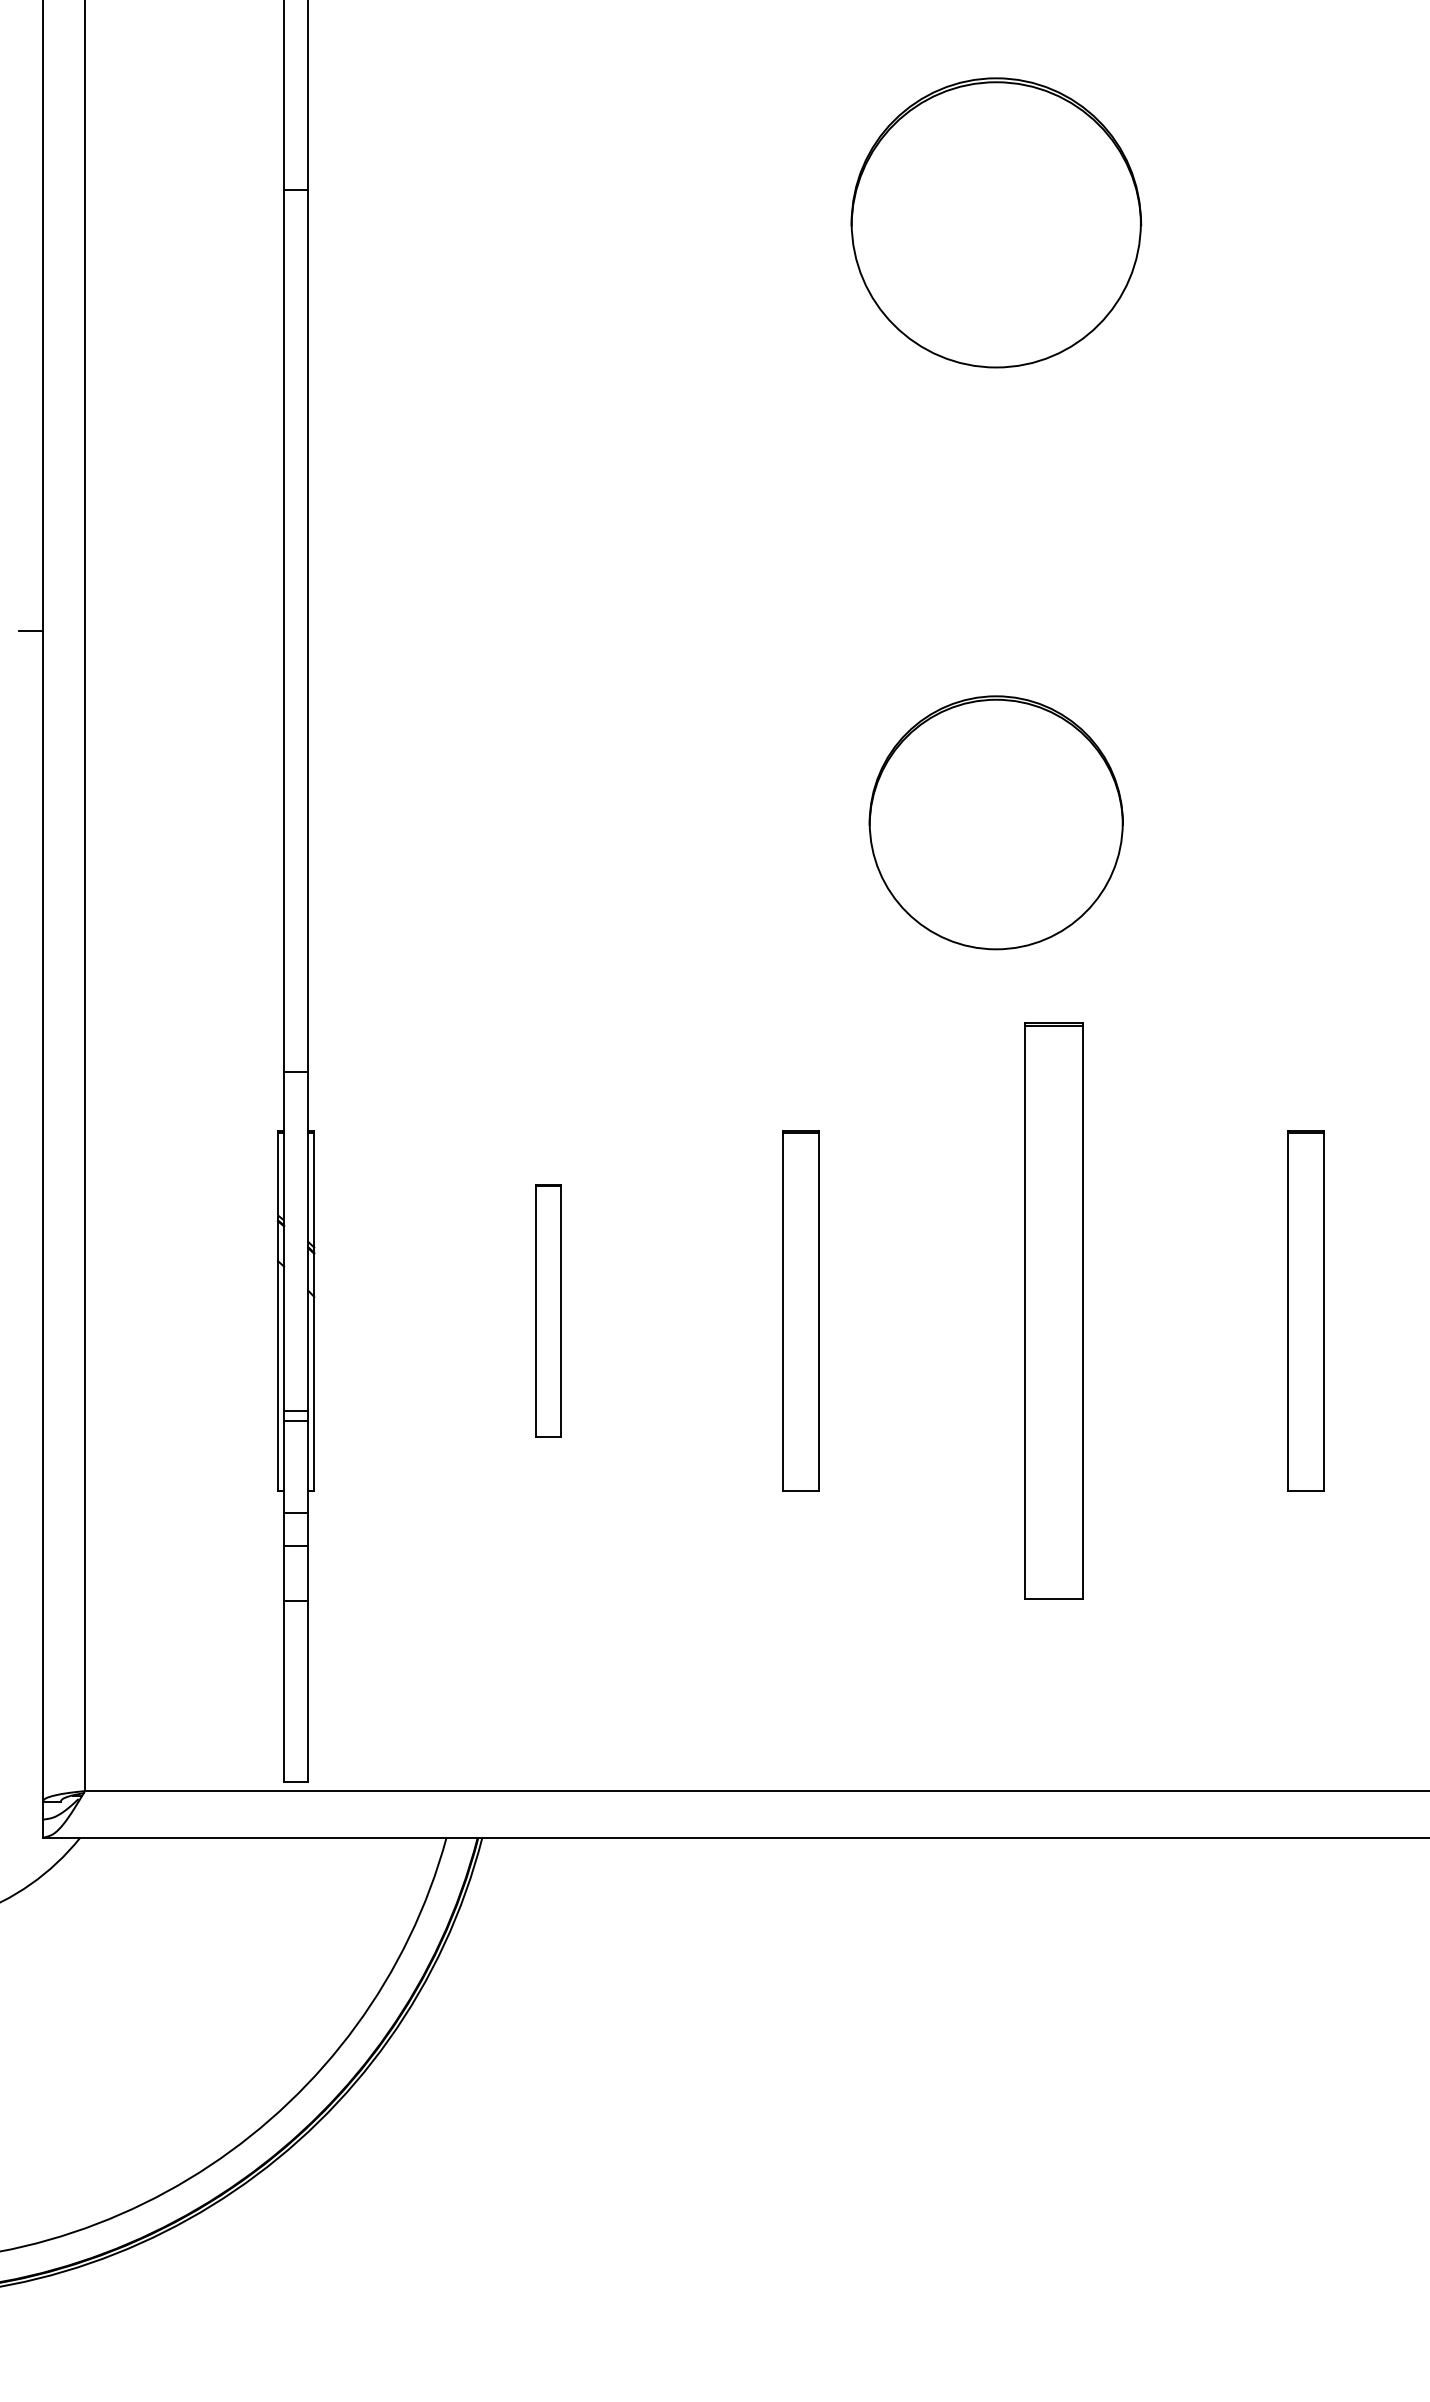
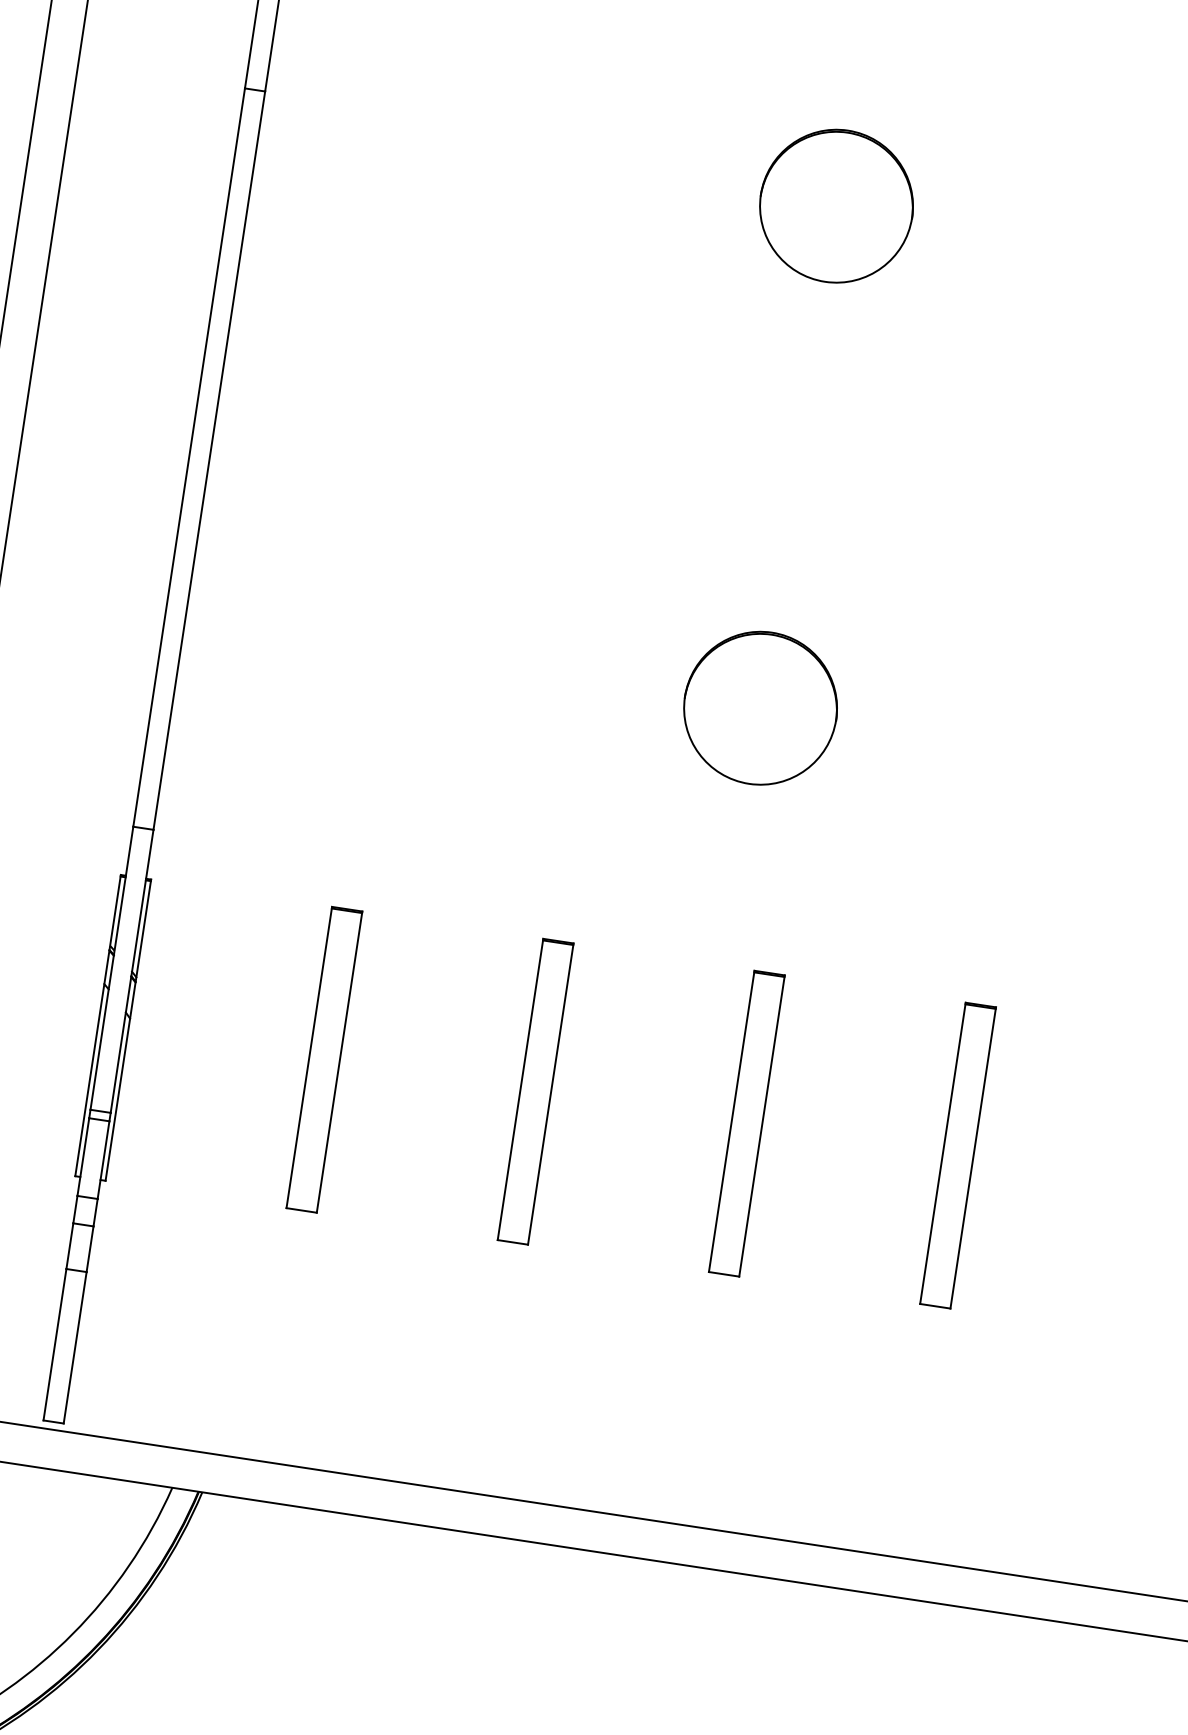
part: (995, 222) -> (835, 205), size x0.62
part: (995, 822) -> (760, 707), size x0.71
part: (548, 1310) -> (324, 1059), size x1.43
part: (1053, 1310) -> (746, 1123), size x0.62

